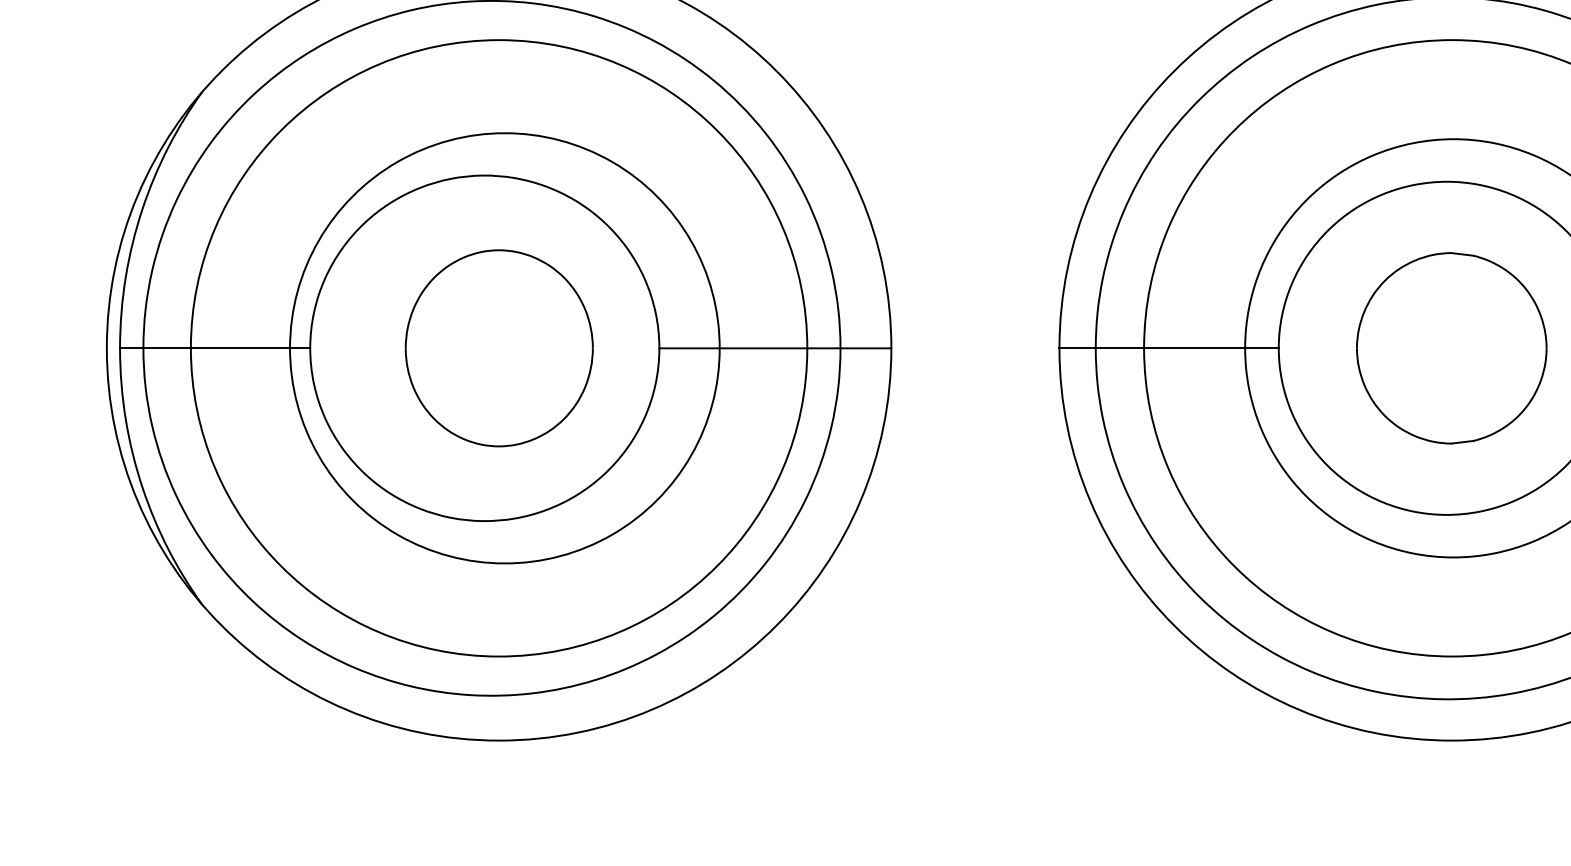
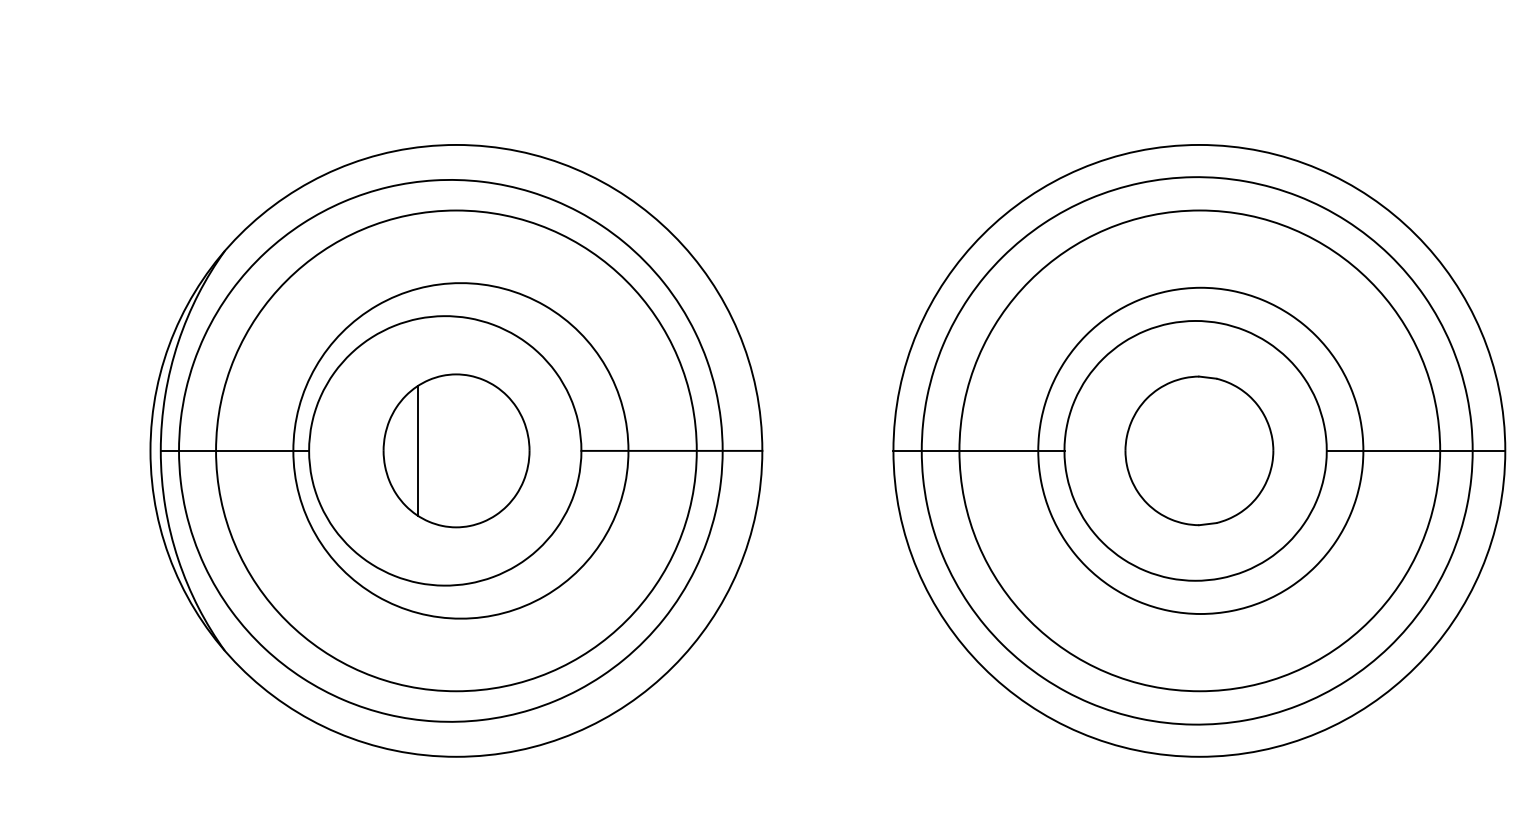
line: (449, 347) -> (417, 450), added

